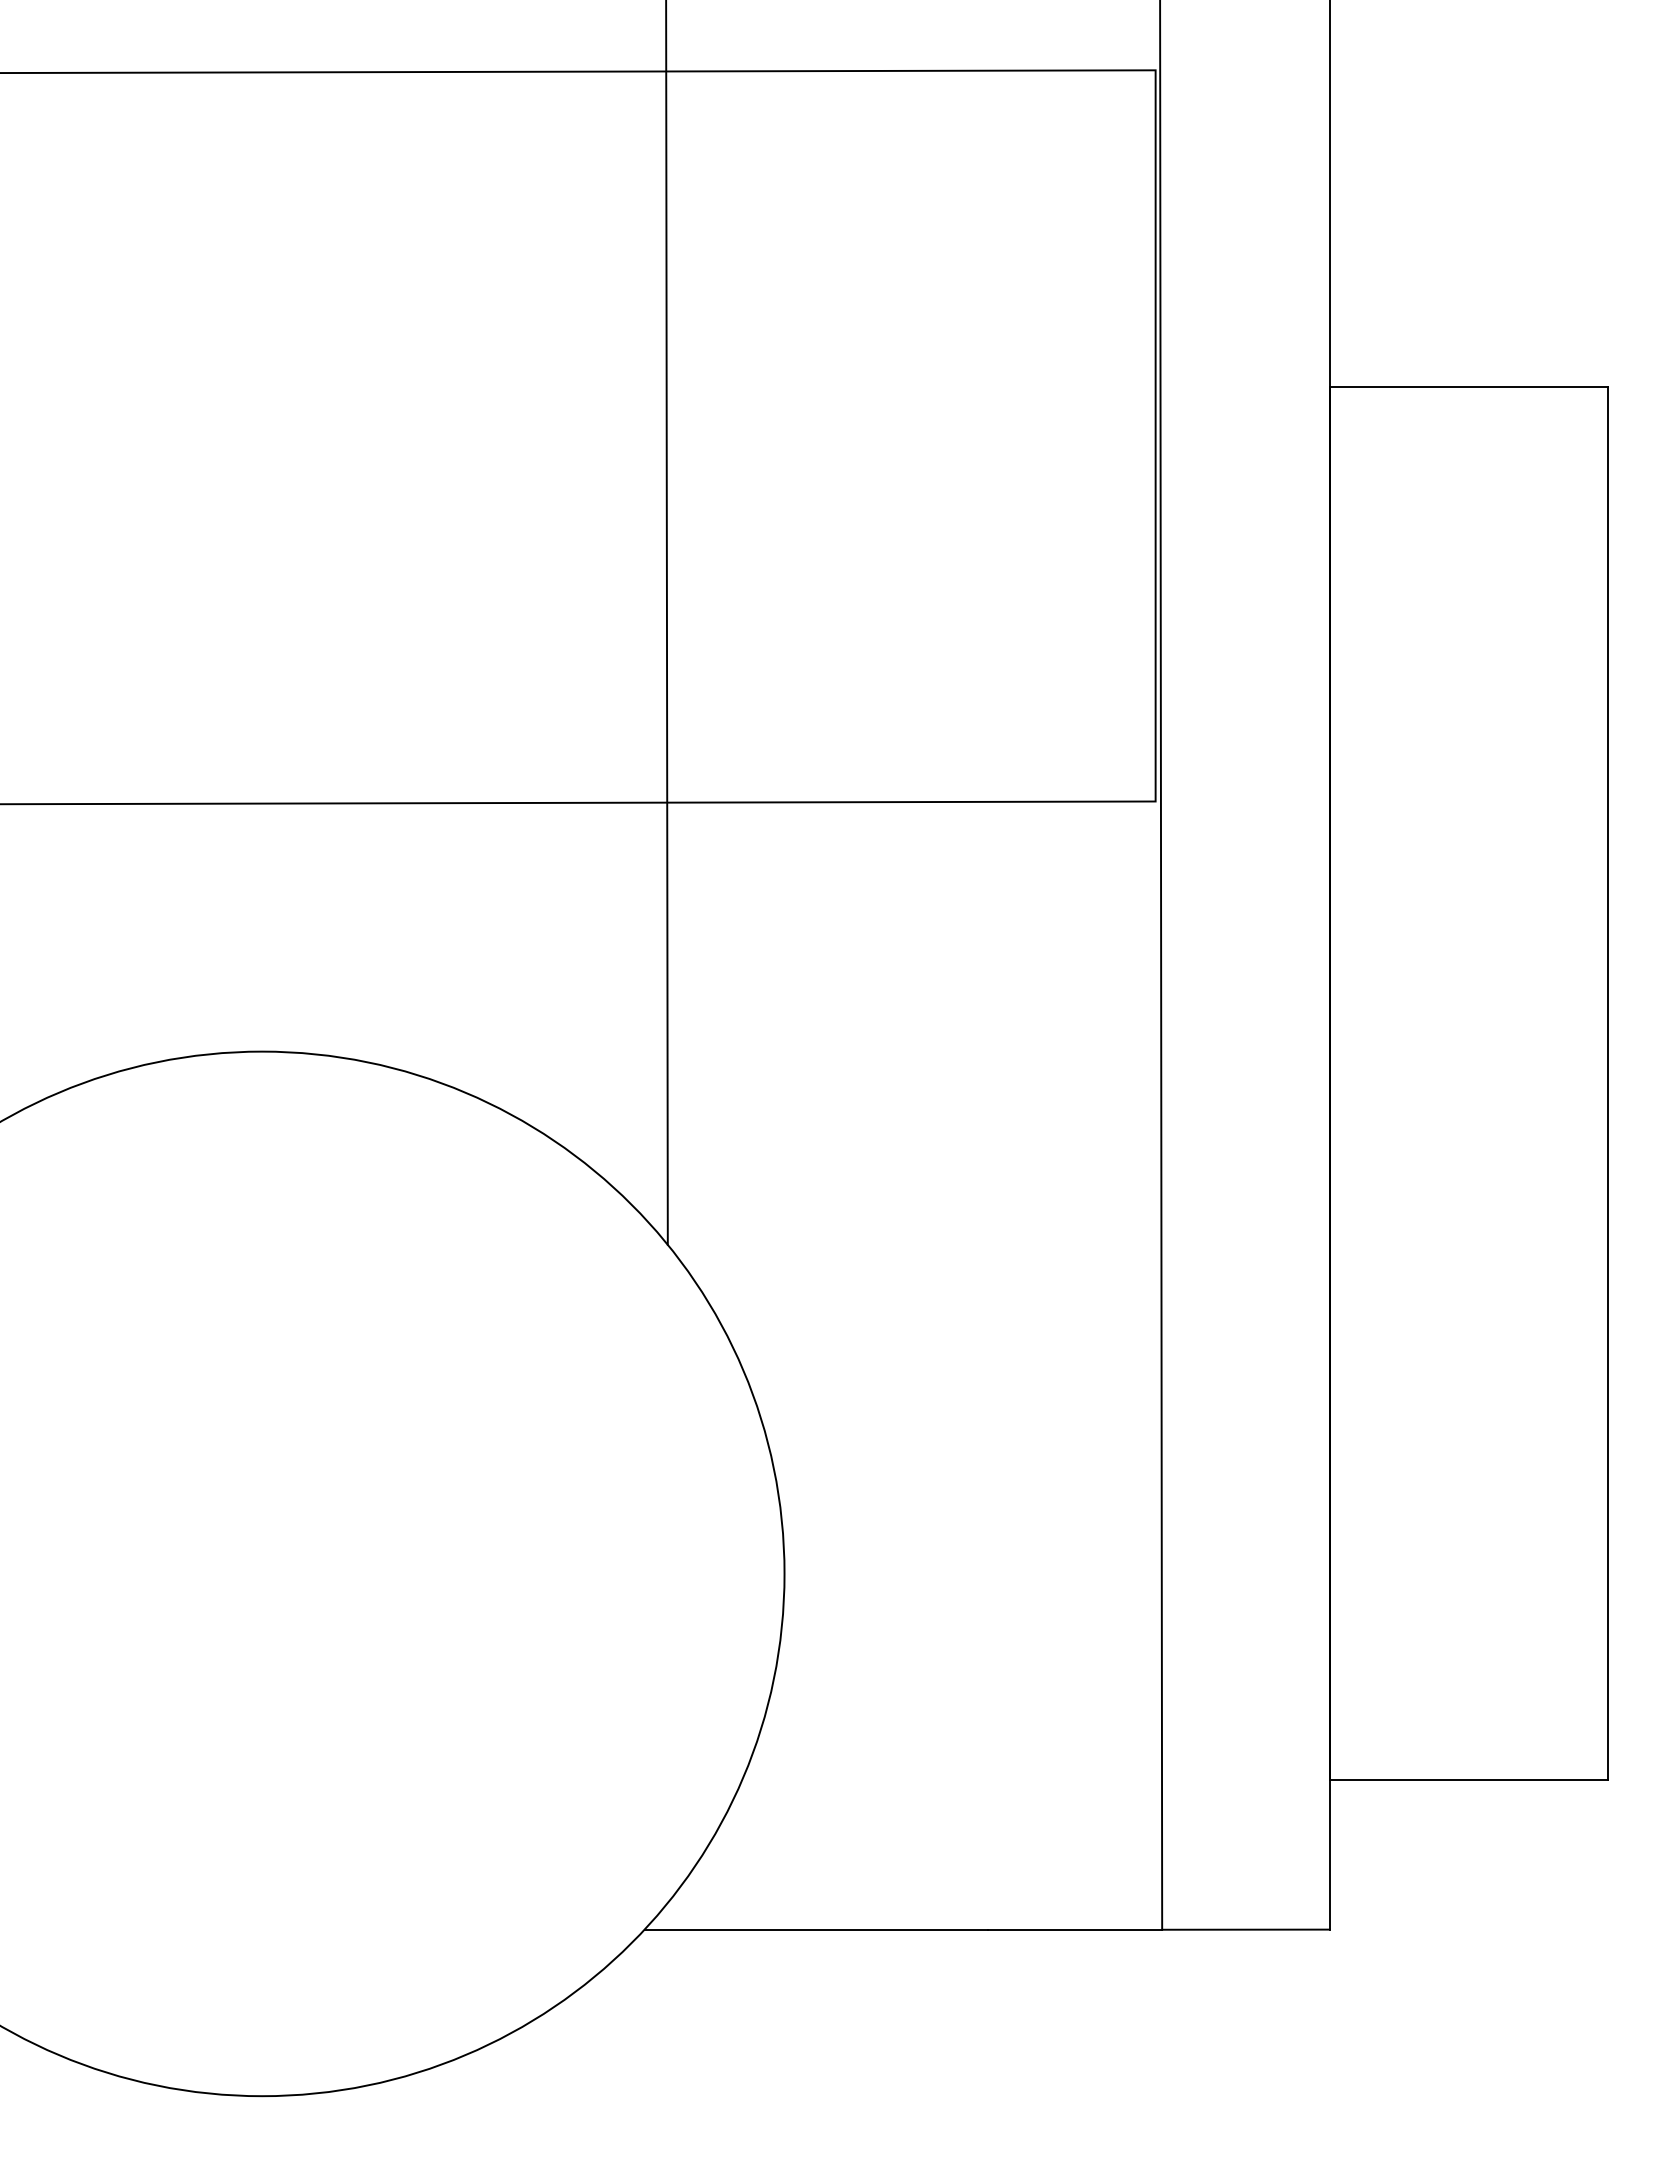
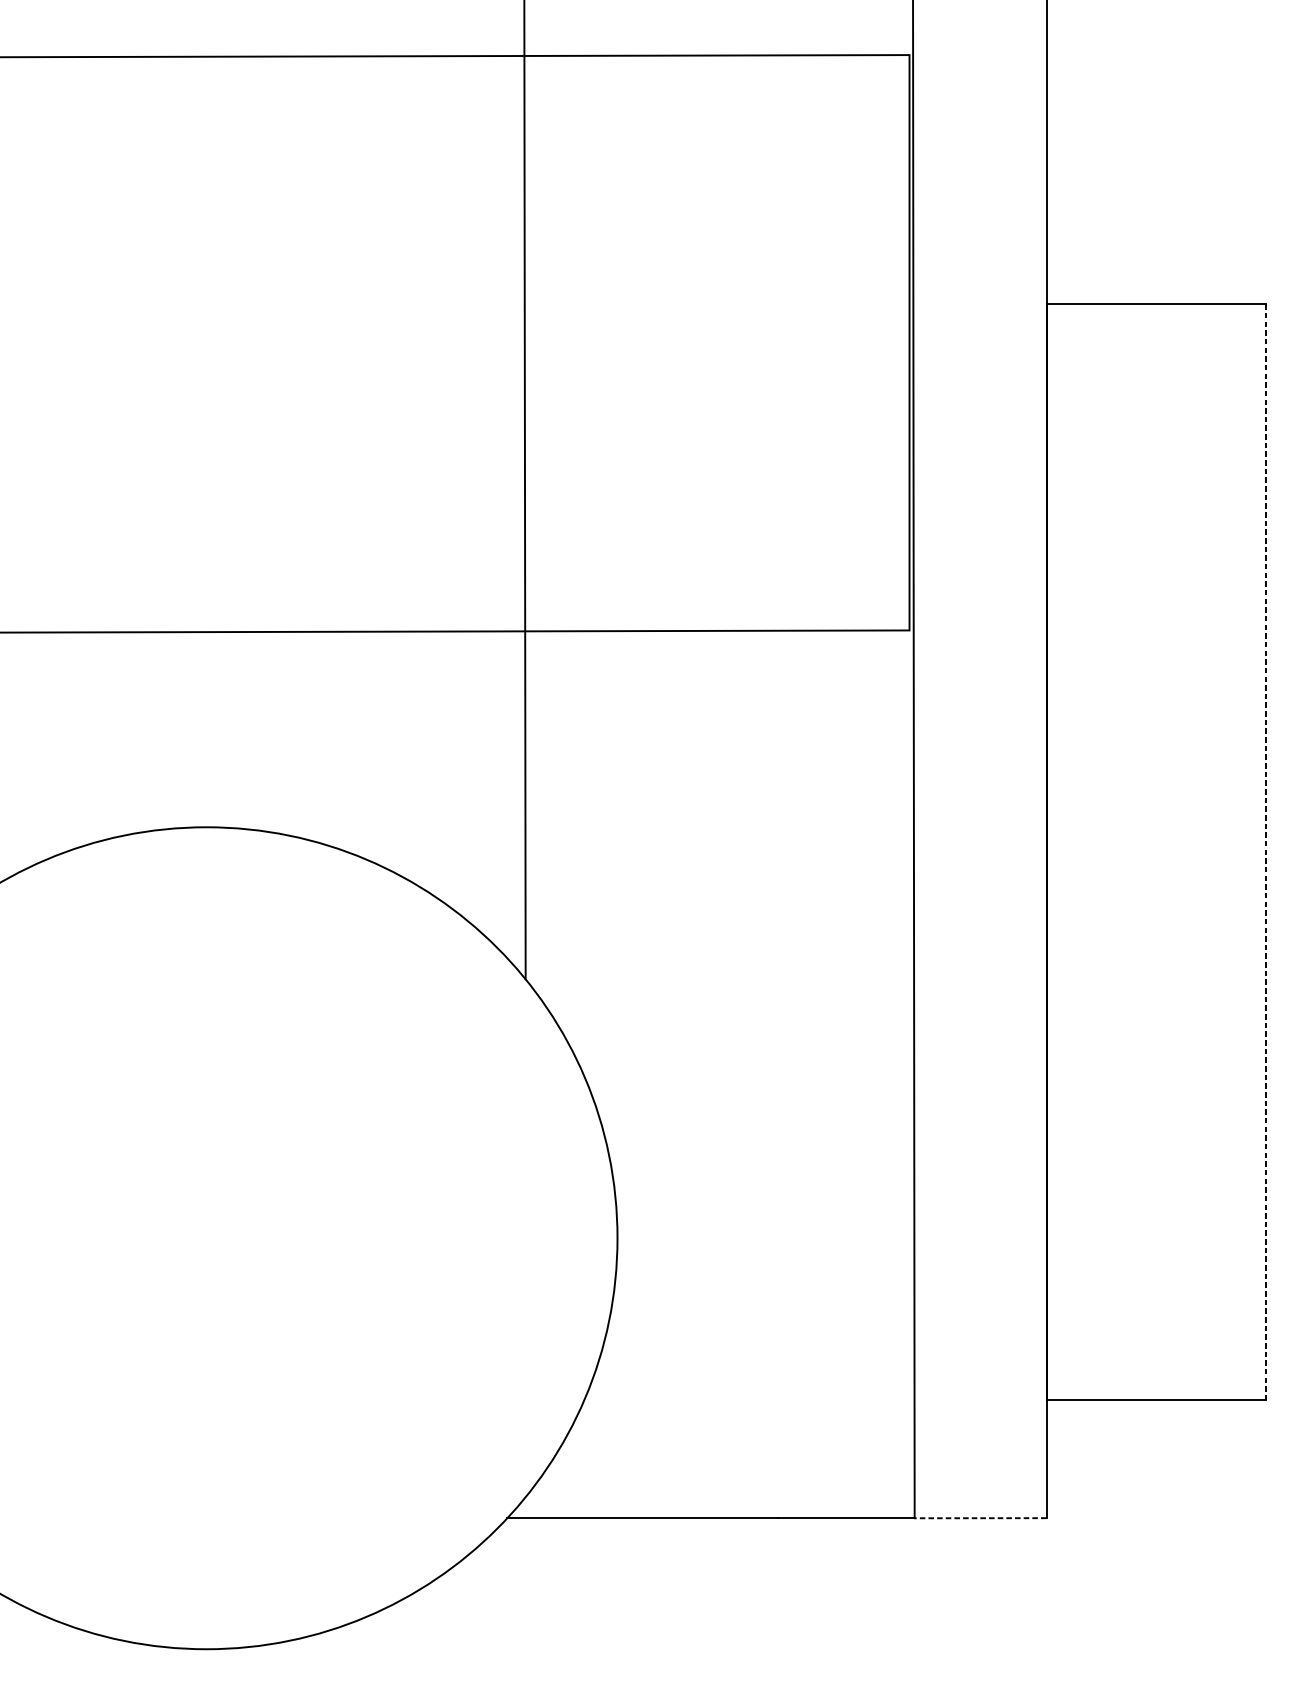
line: (1608, 1083) -> (1265, 852), solid -> dashed
line: (1245, 1929) -> (980, 1518), solid -> dashed

